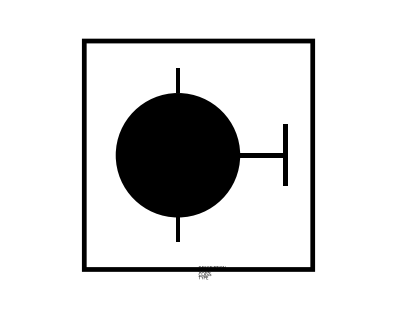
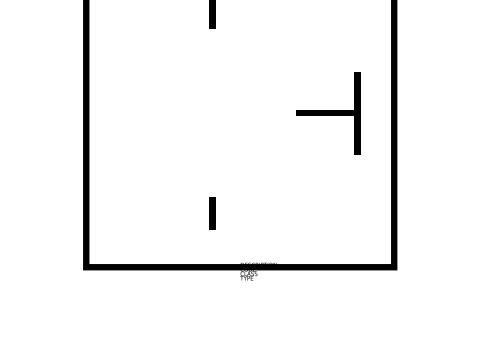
fill: (177, 155) -> (211, 113), removed

